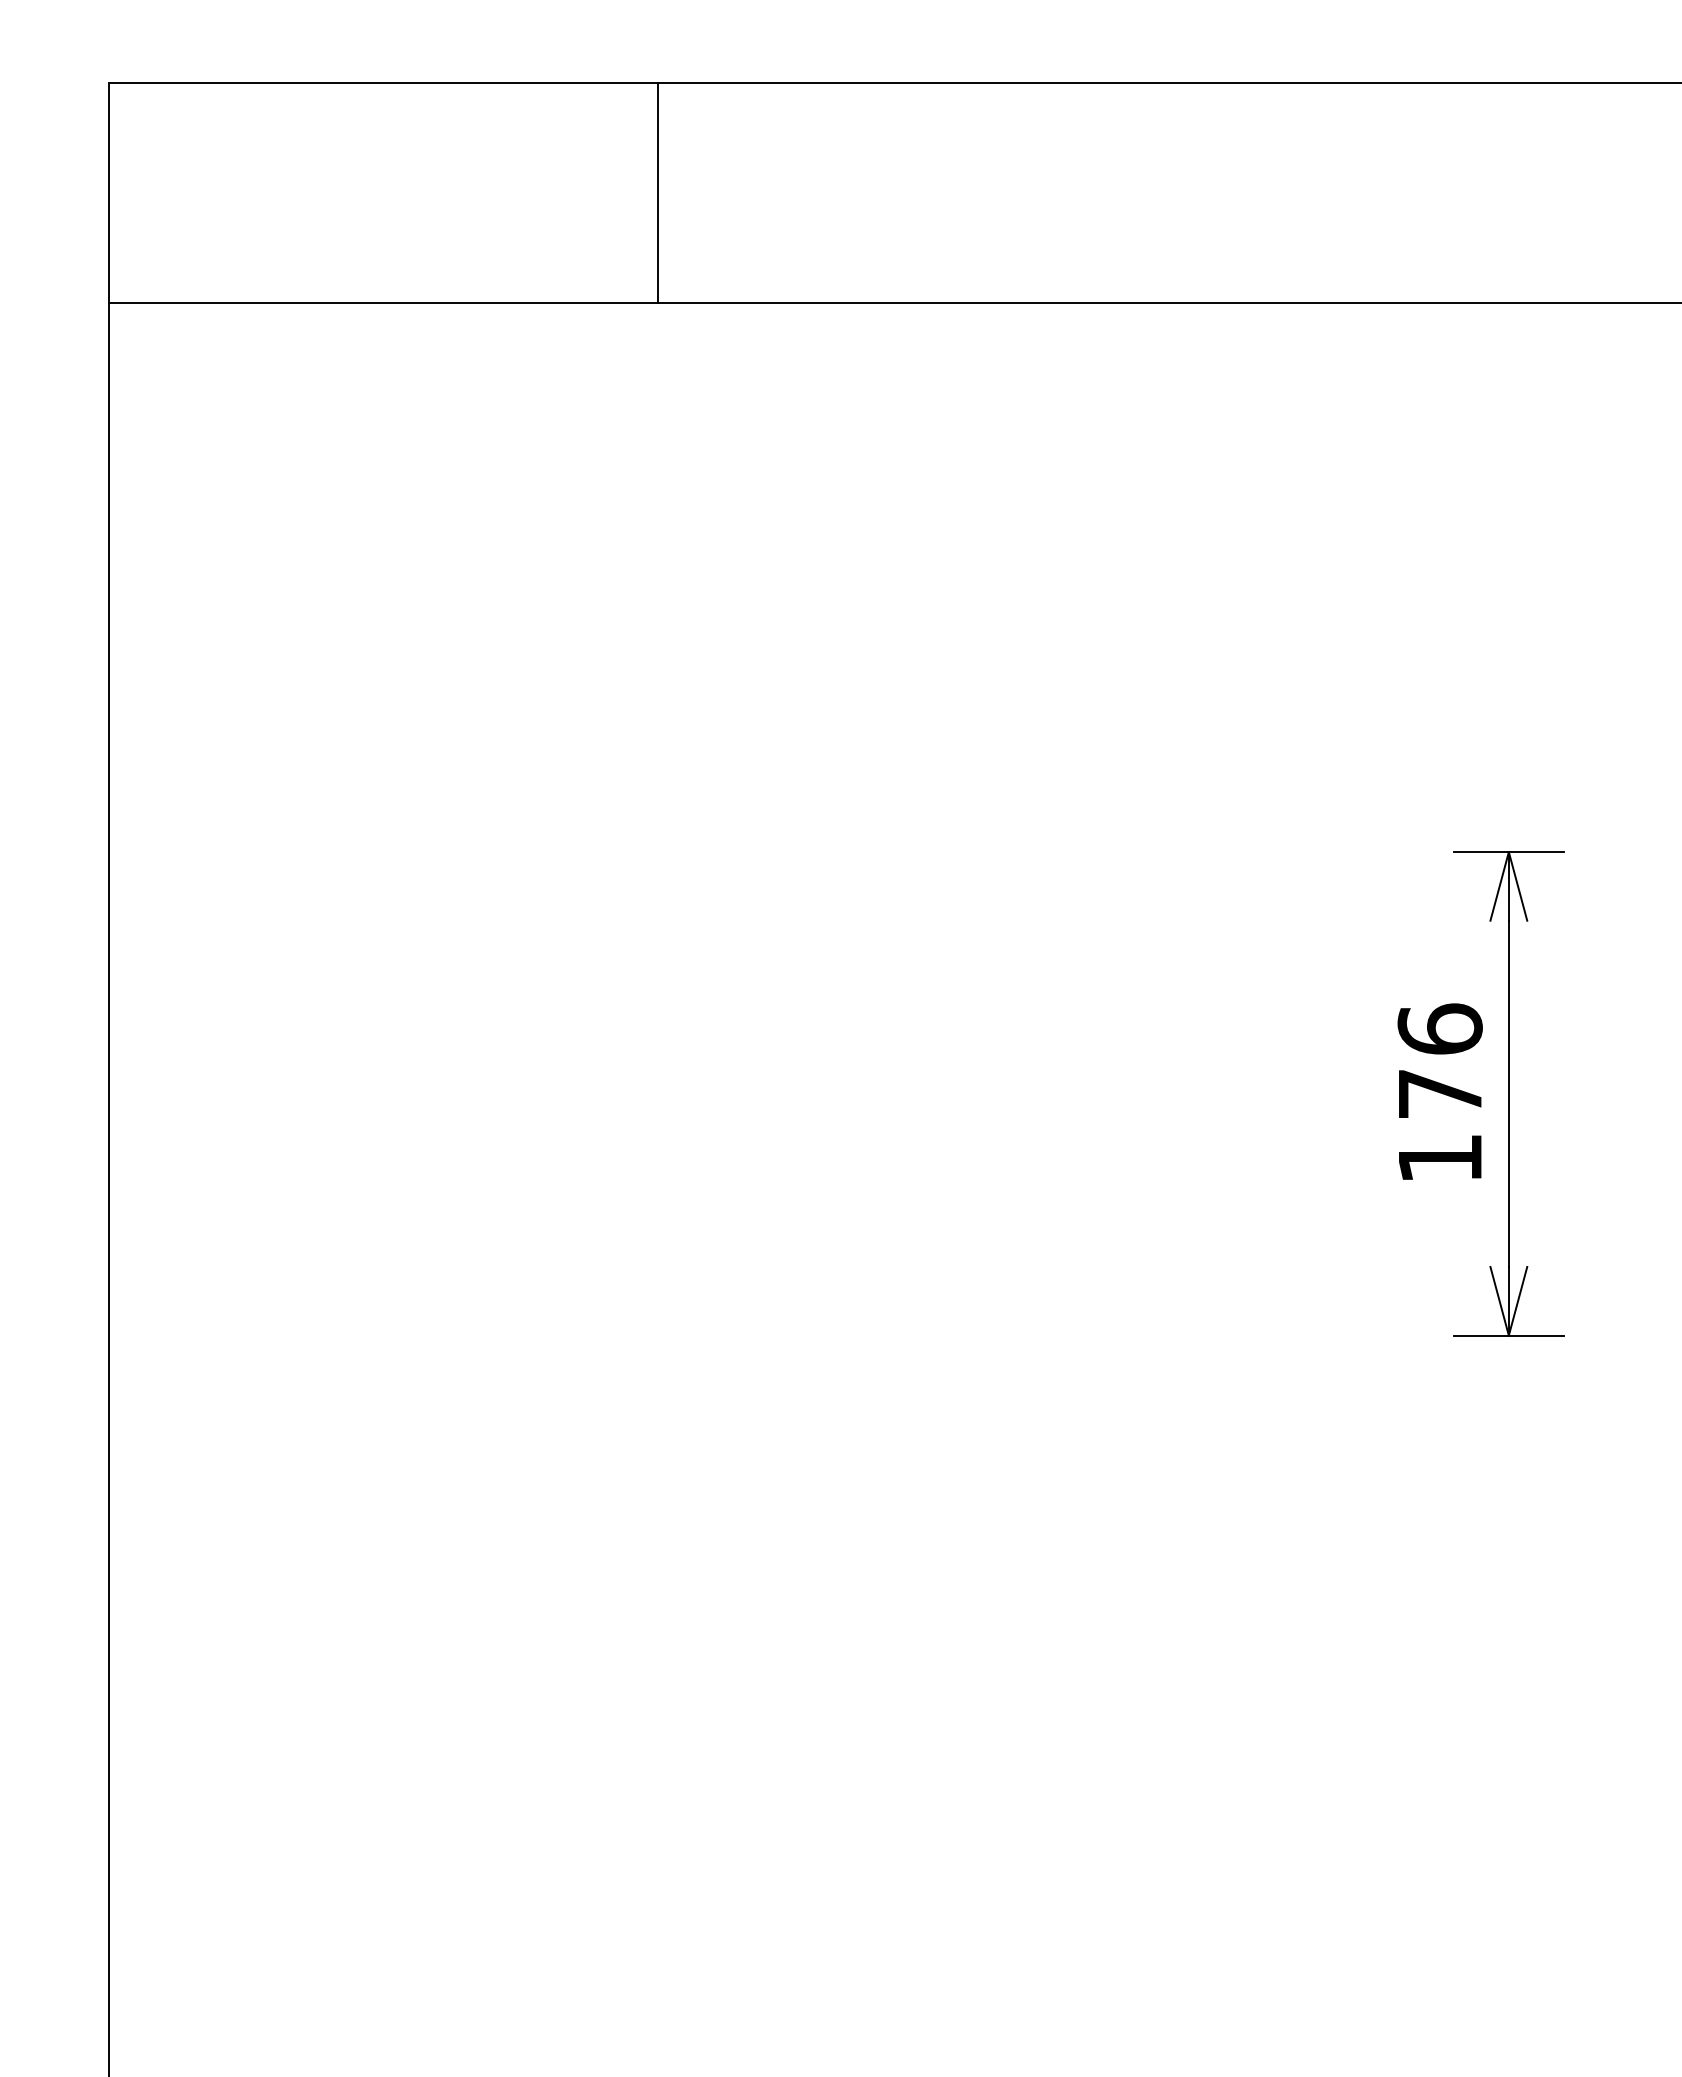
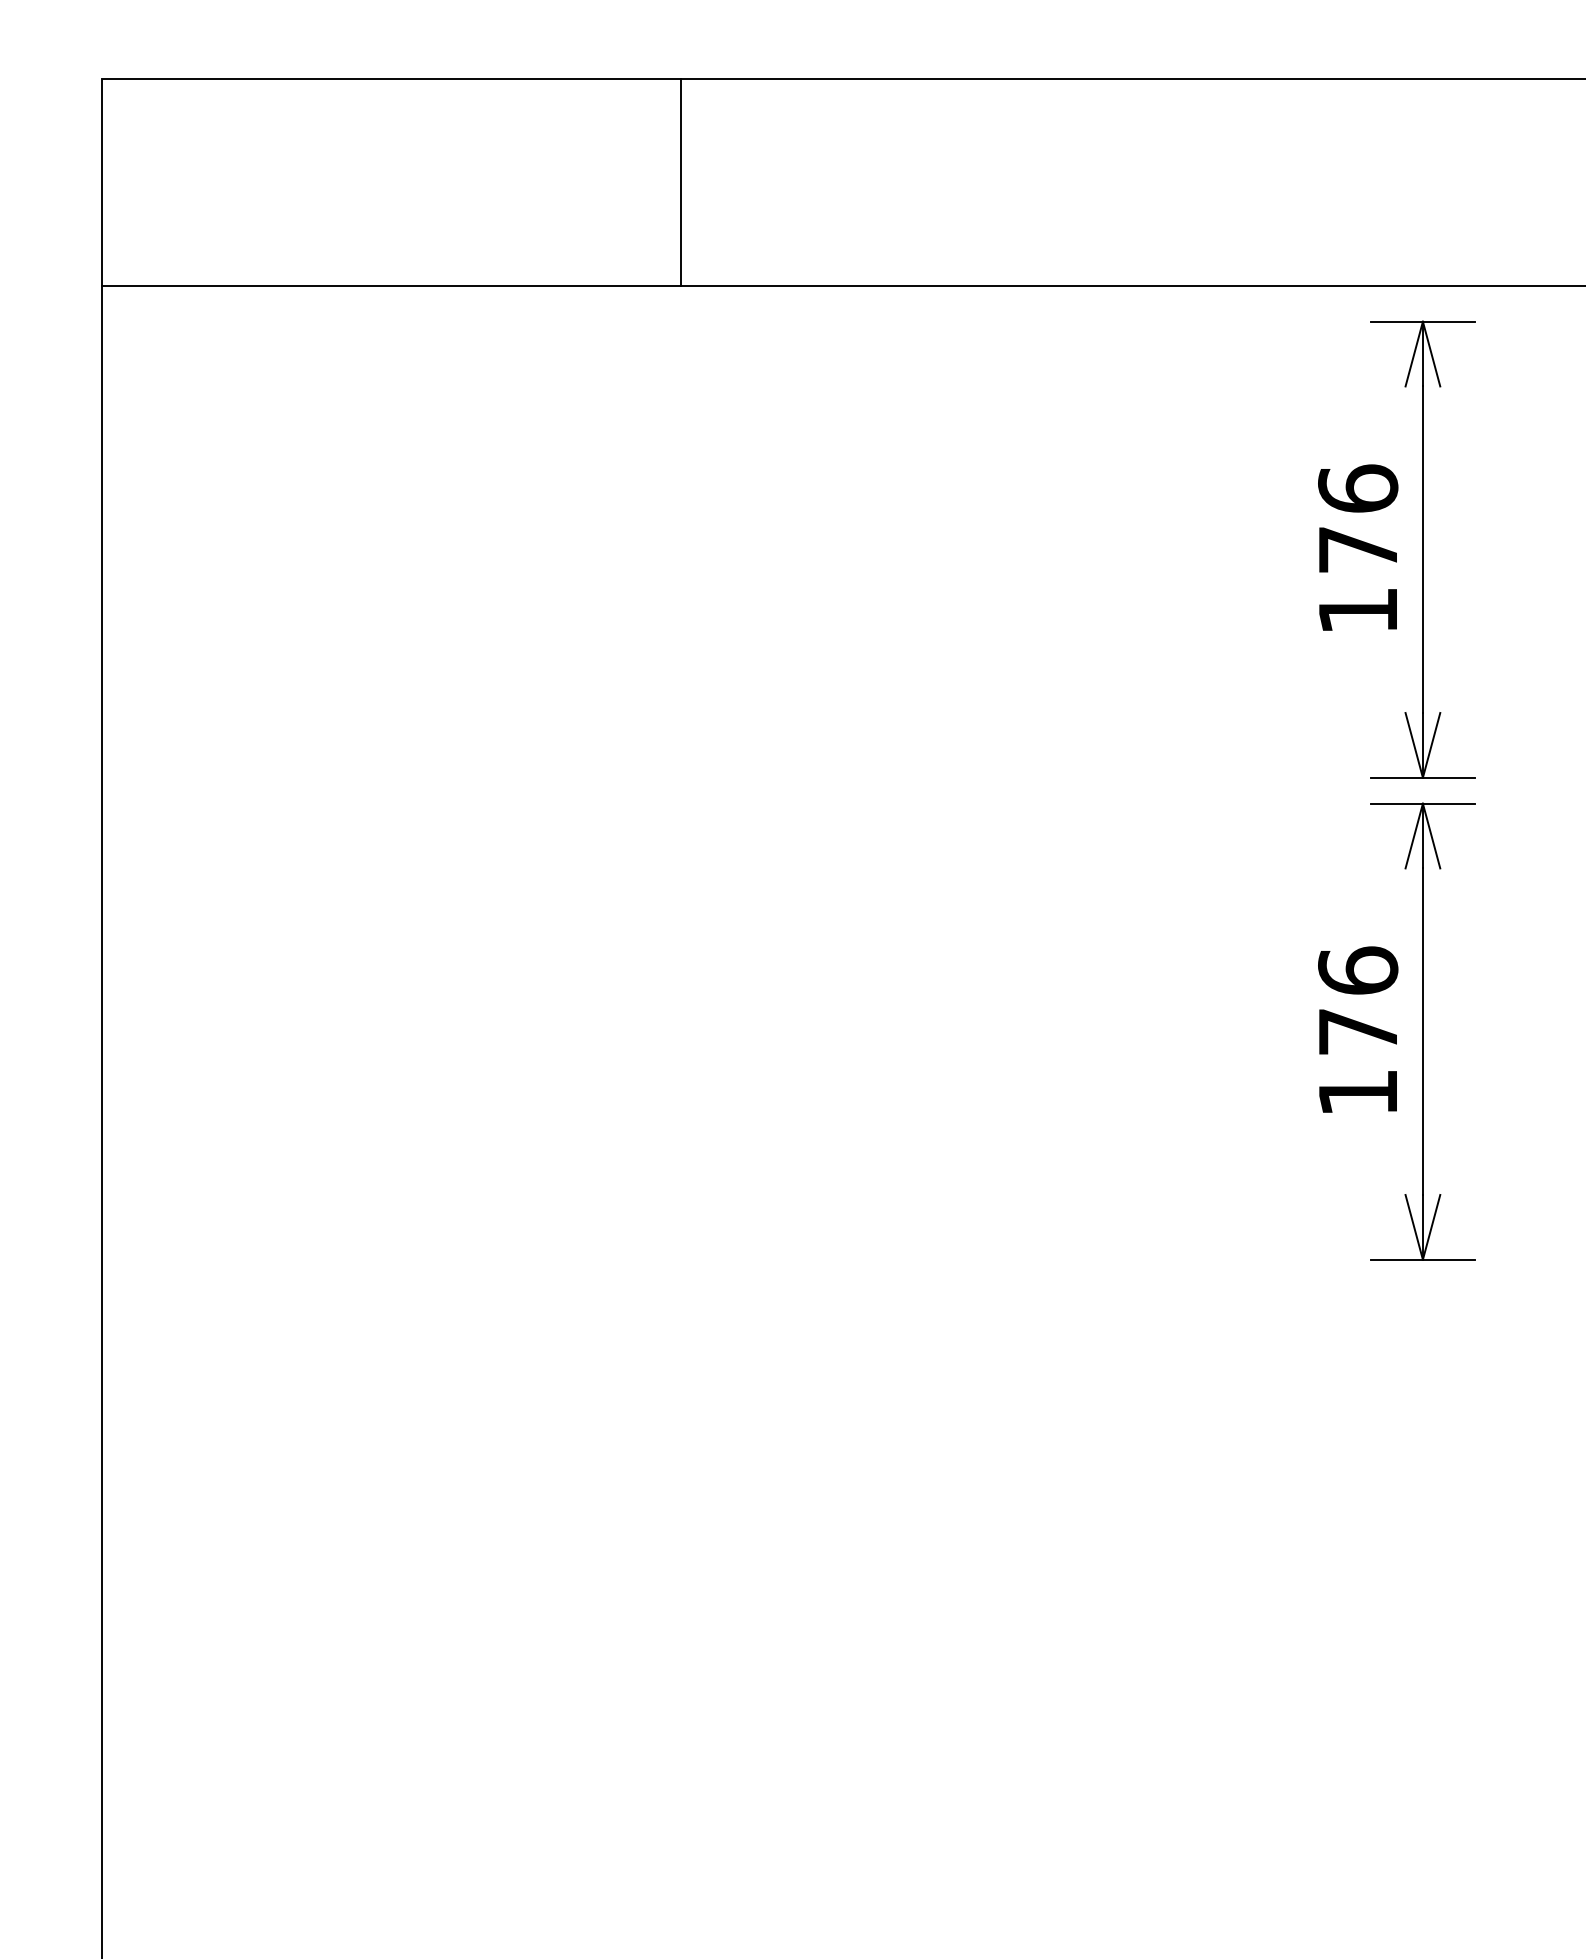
line: (657, 193) -> (680, 182), moved
part: (1480, 582) -> (1396, 549), added

